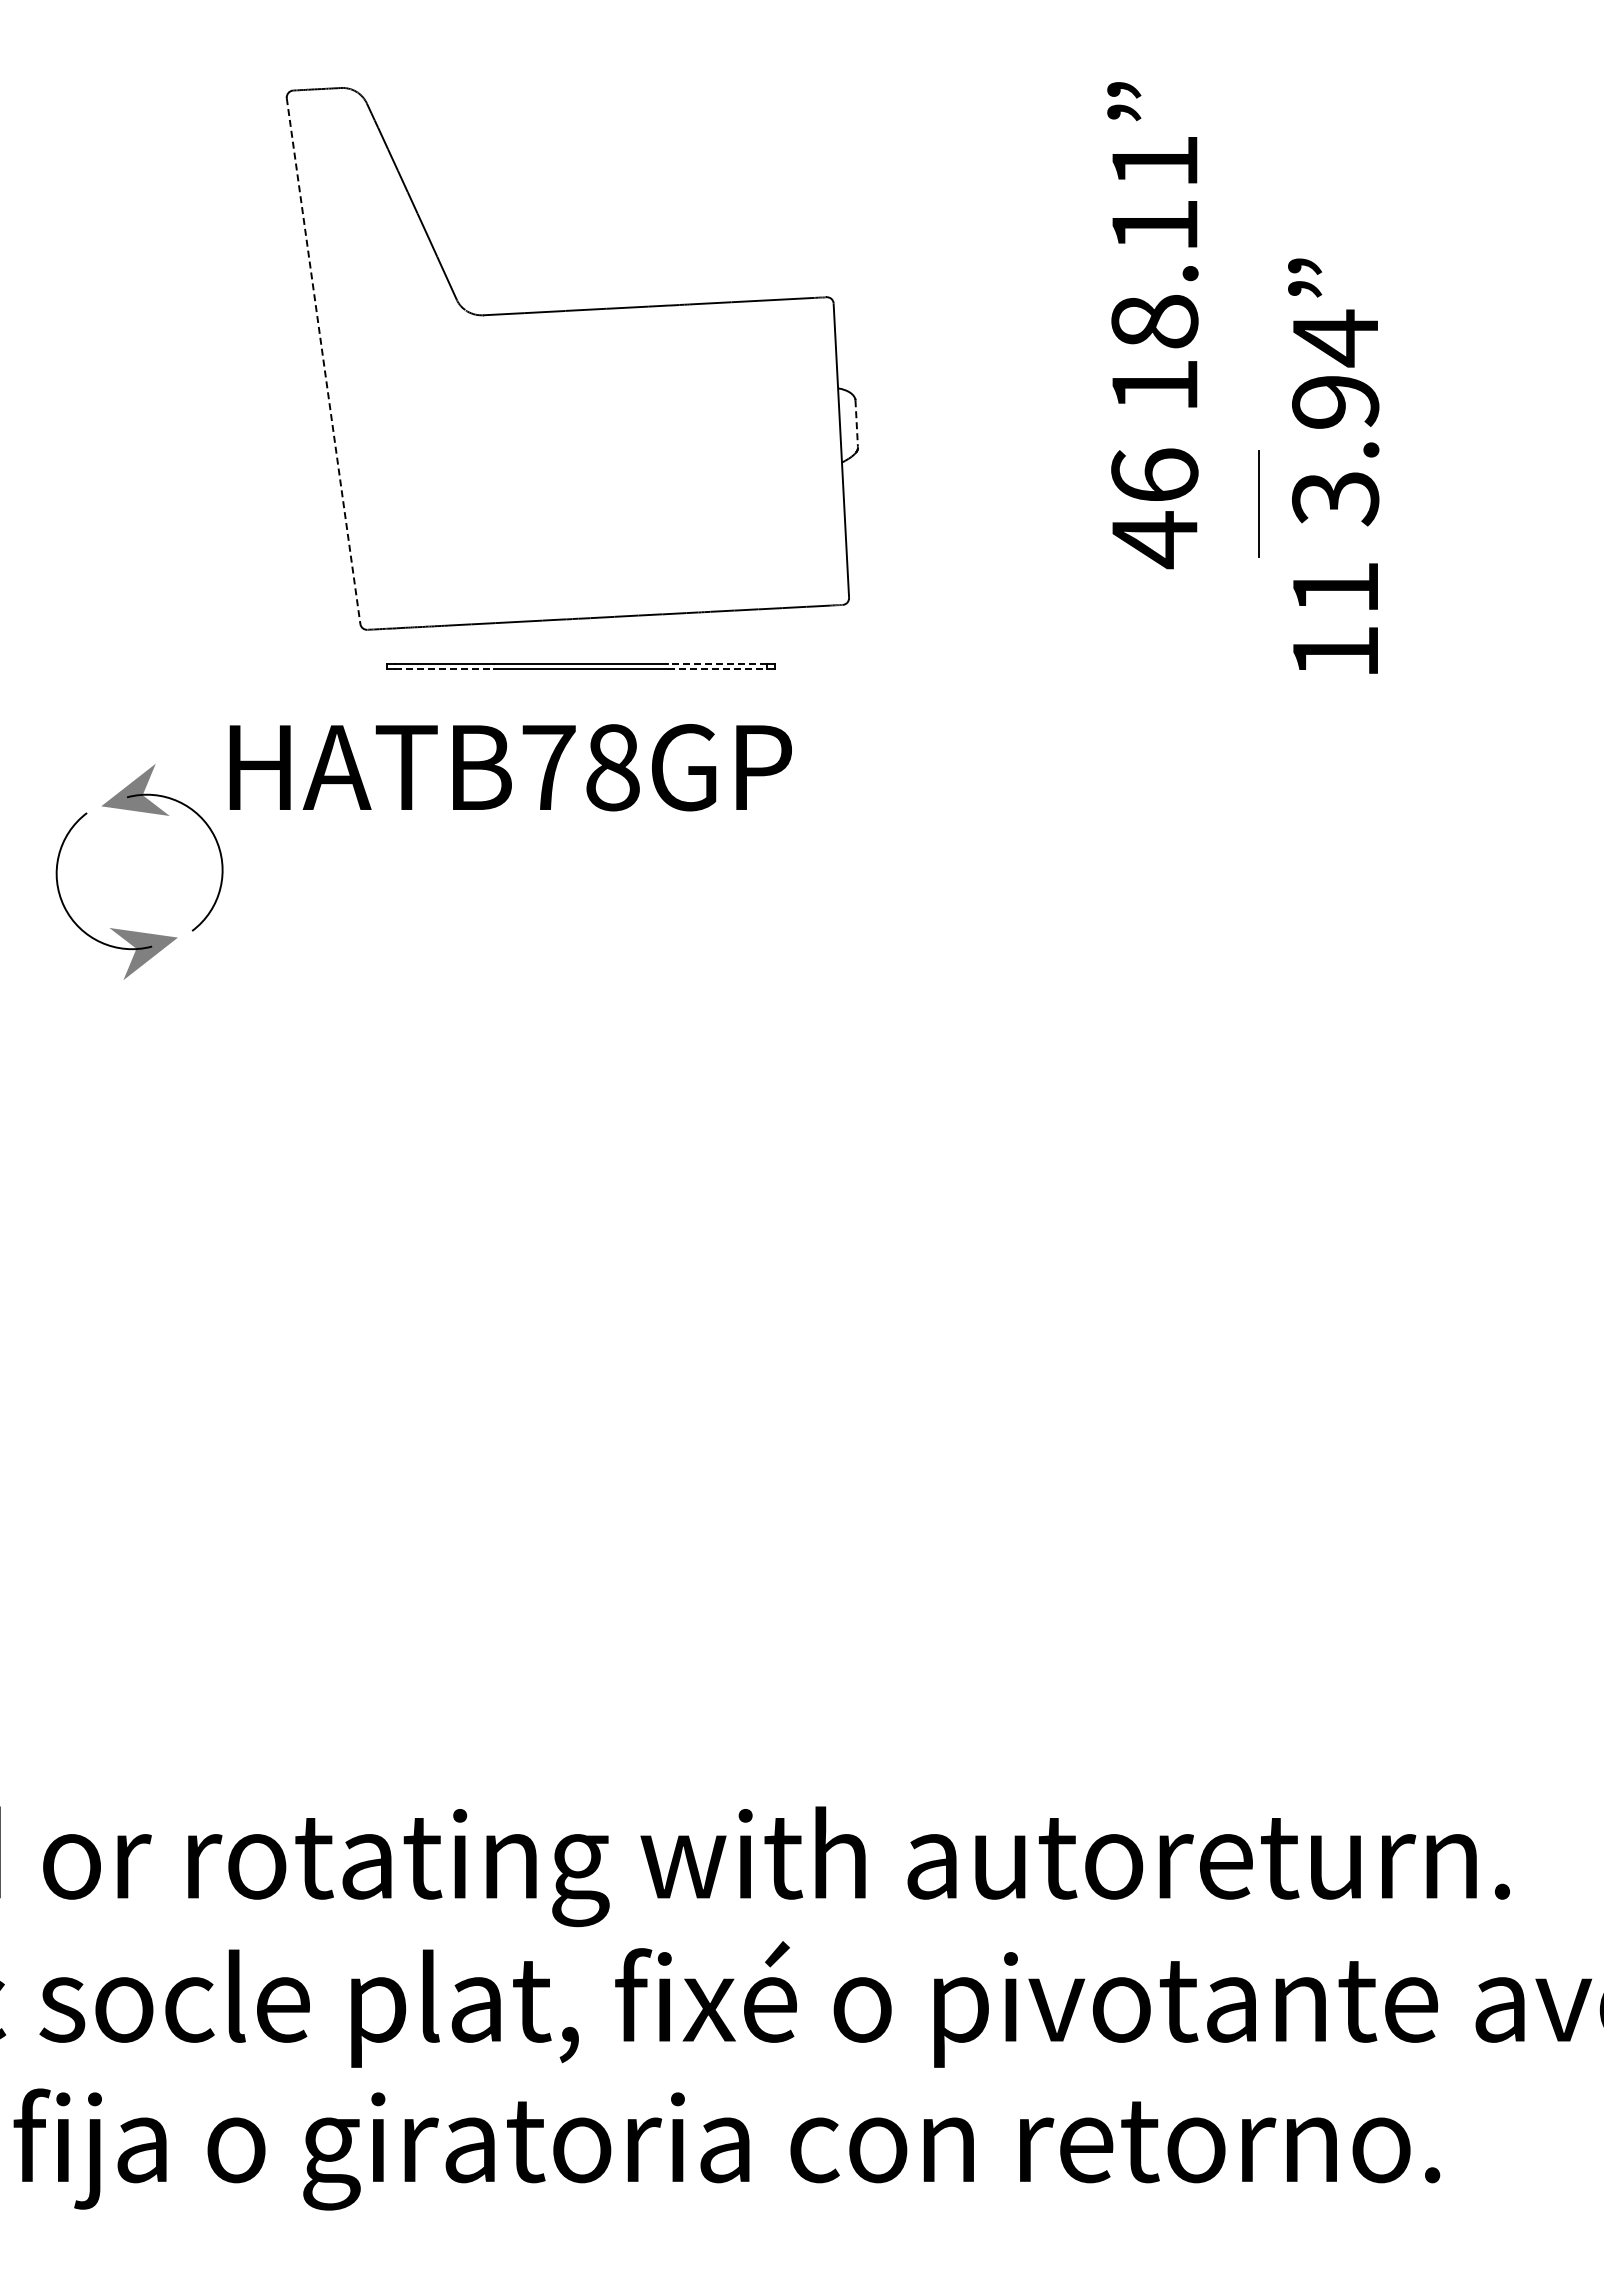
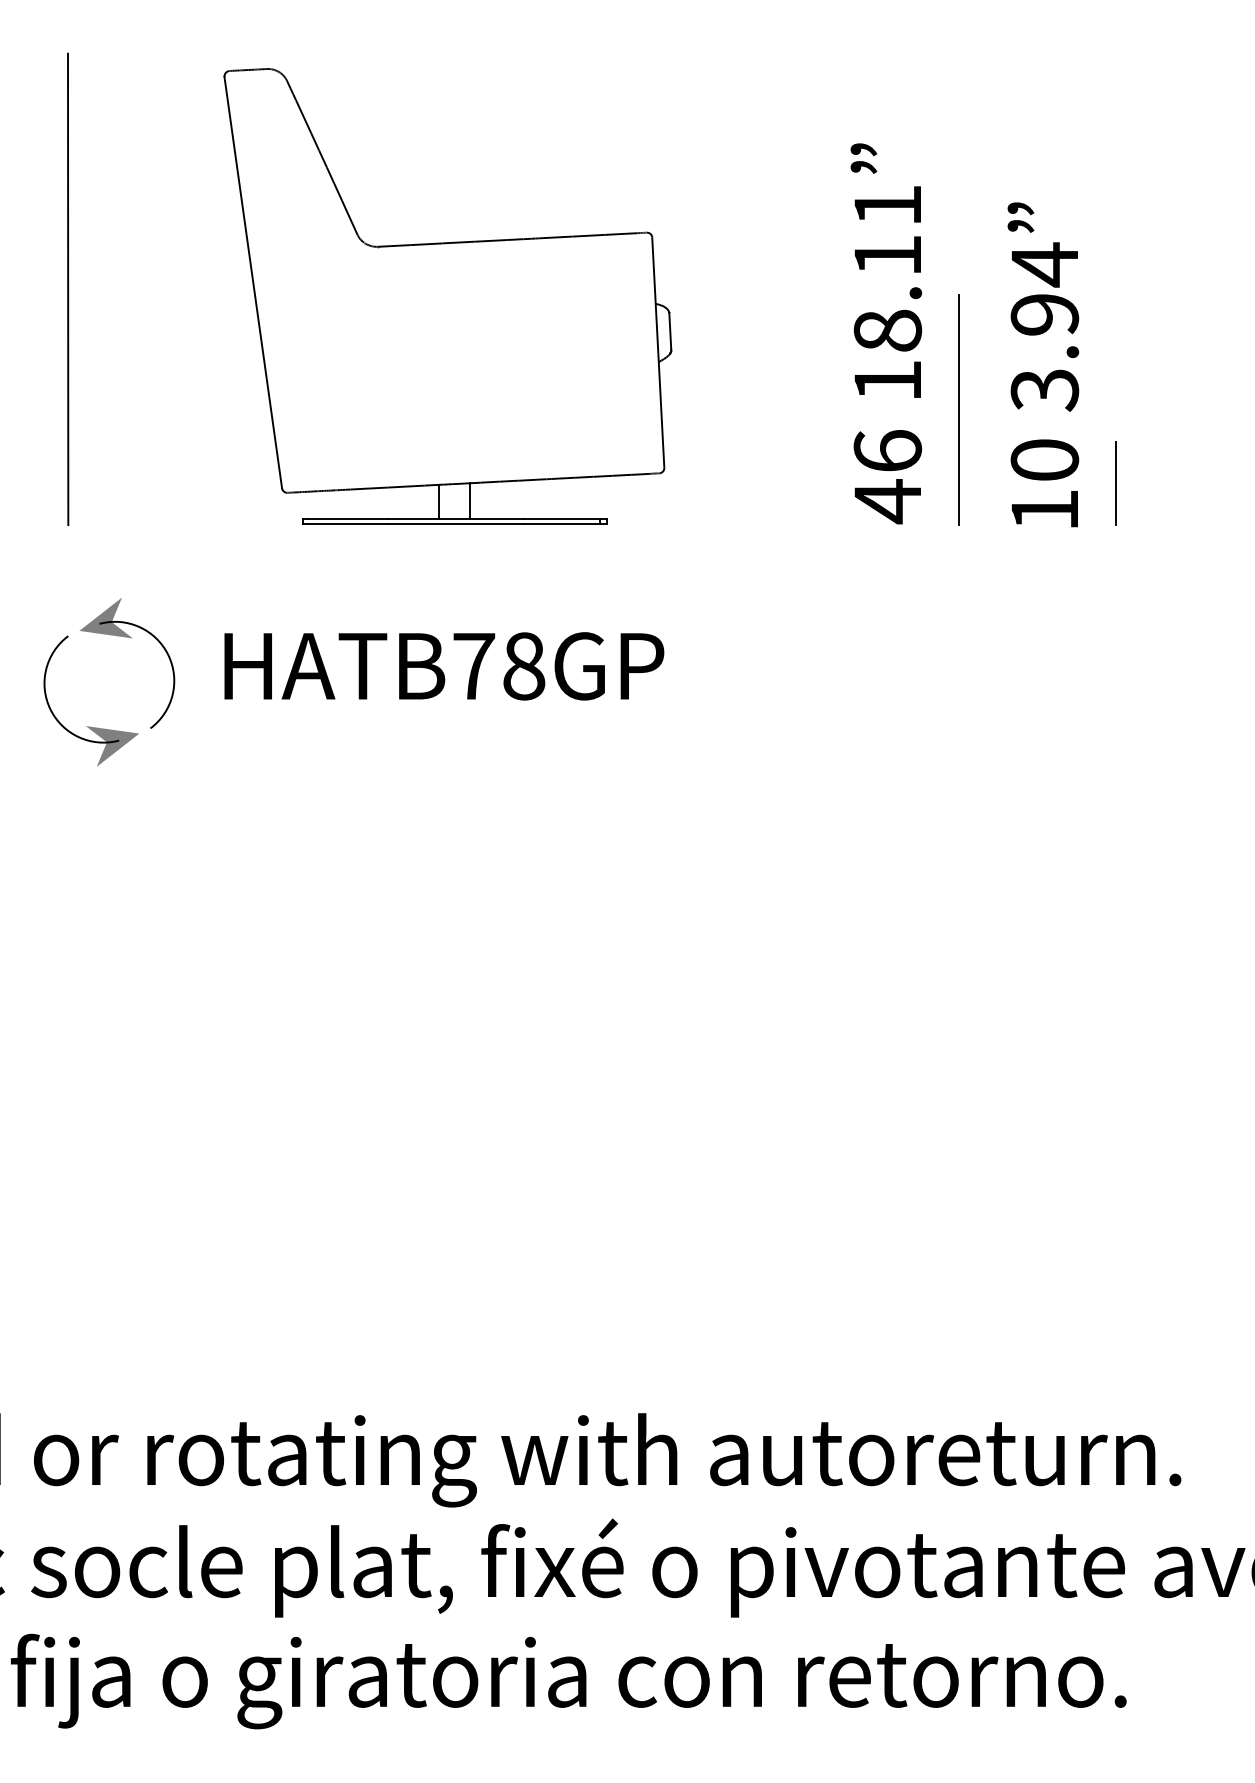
text: (1152, 325) -> (886, 333), moved
line: (323, 361) -> (253, 282), dashed -> solid
line: (86, 369) -> (67, 289), added
line: (856, 423) -> (670, 331), dashed -> solid
line: (1258, 503) -> (1115, 483), moved
line: (1225, 523) -> (958, 409), added
text: (1335, 587) -> (1044, 459), 11 -> 10
line: (601, 640) -> (470, 501), added
line: (561, 641) -> (439, 501), added
line: (717, 663) -> (561, 519), dashed -> solid
line: (444, 669) -> (347, 523), dashed -> solid
line: (717, 669) -> (561, 523), dashed -> solid
text: (510, 767) -> (444, 666), moved

